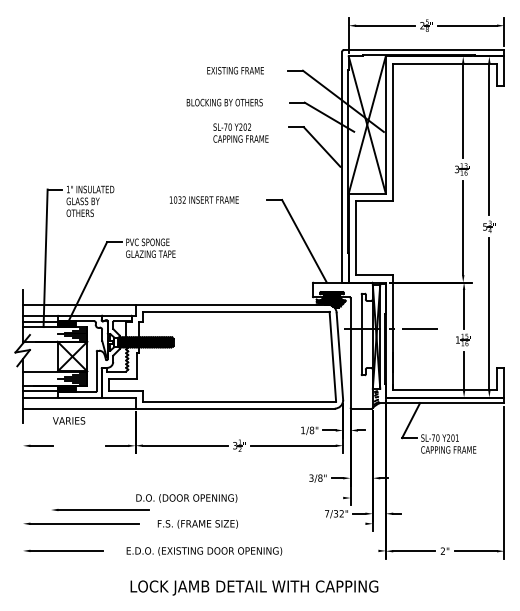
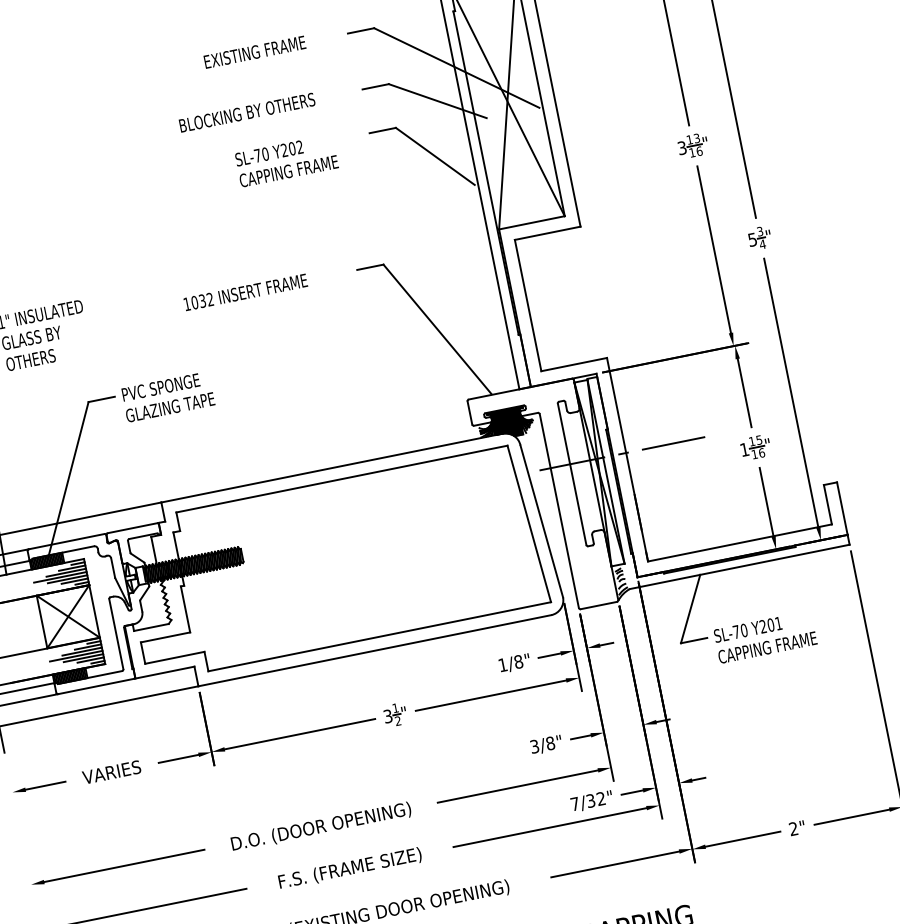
text: (69, 420) -> (112, 771), moved
line: (297, 498) -> (517, 787), added
line: (100, 509) -> (118, 866), moved
line: (310, 523) -> (549, 827), added
line: (342, 550) -> (615, 863), added

